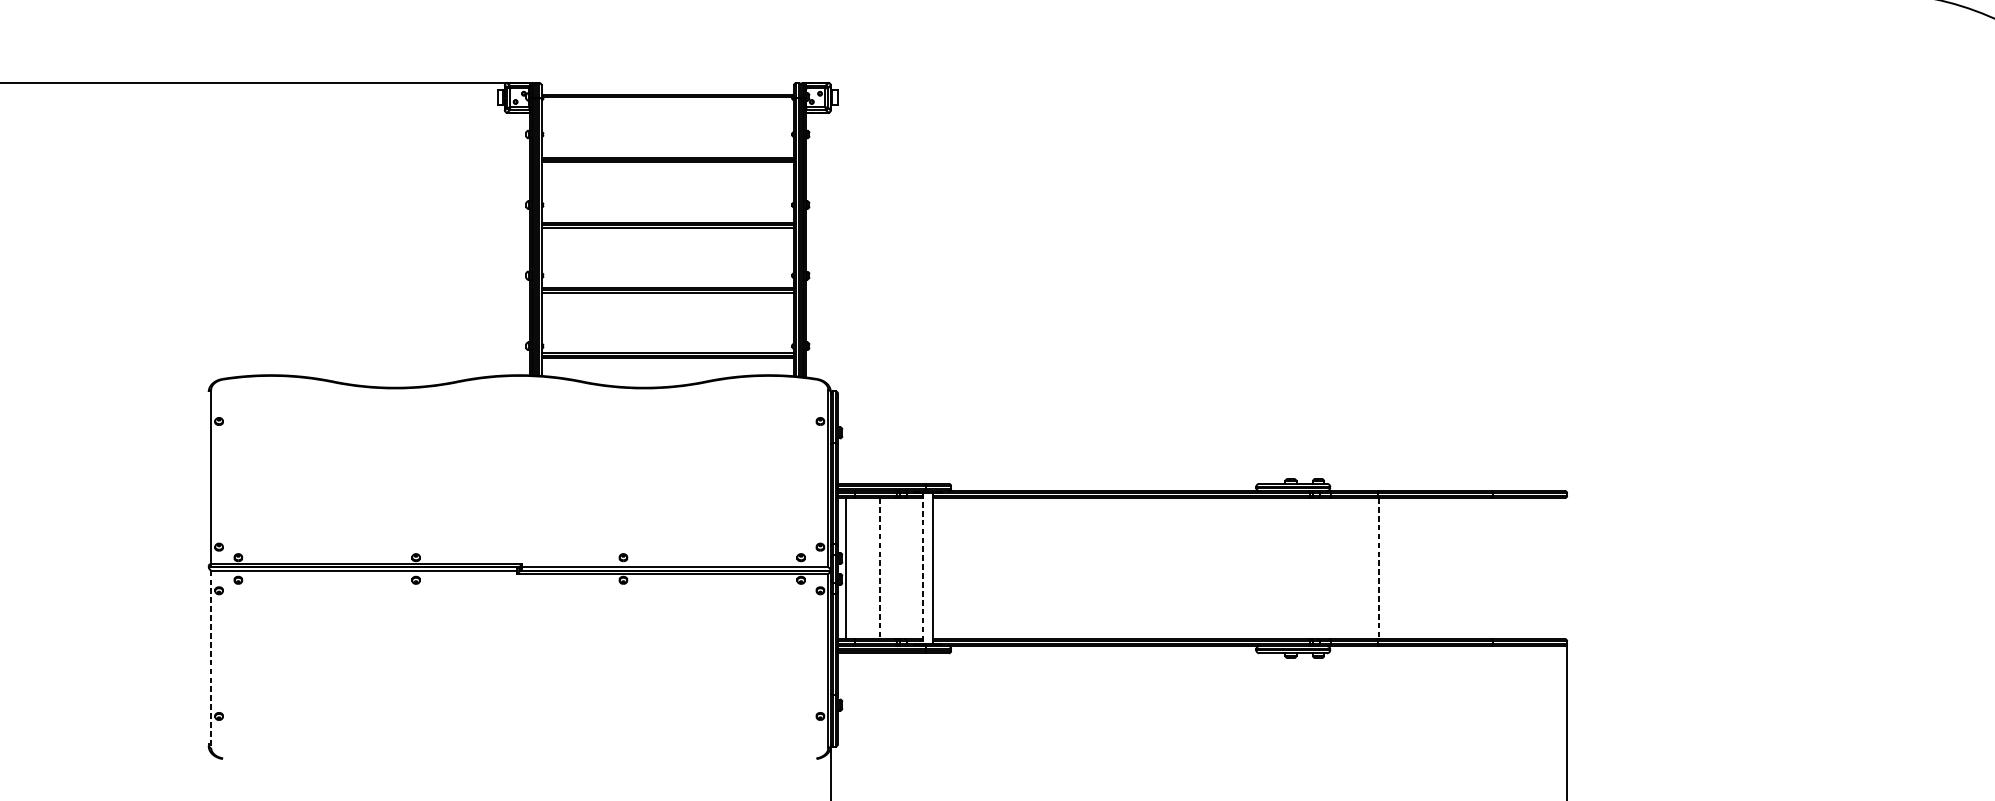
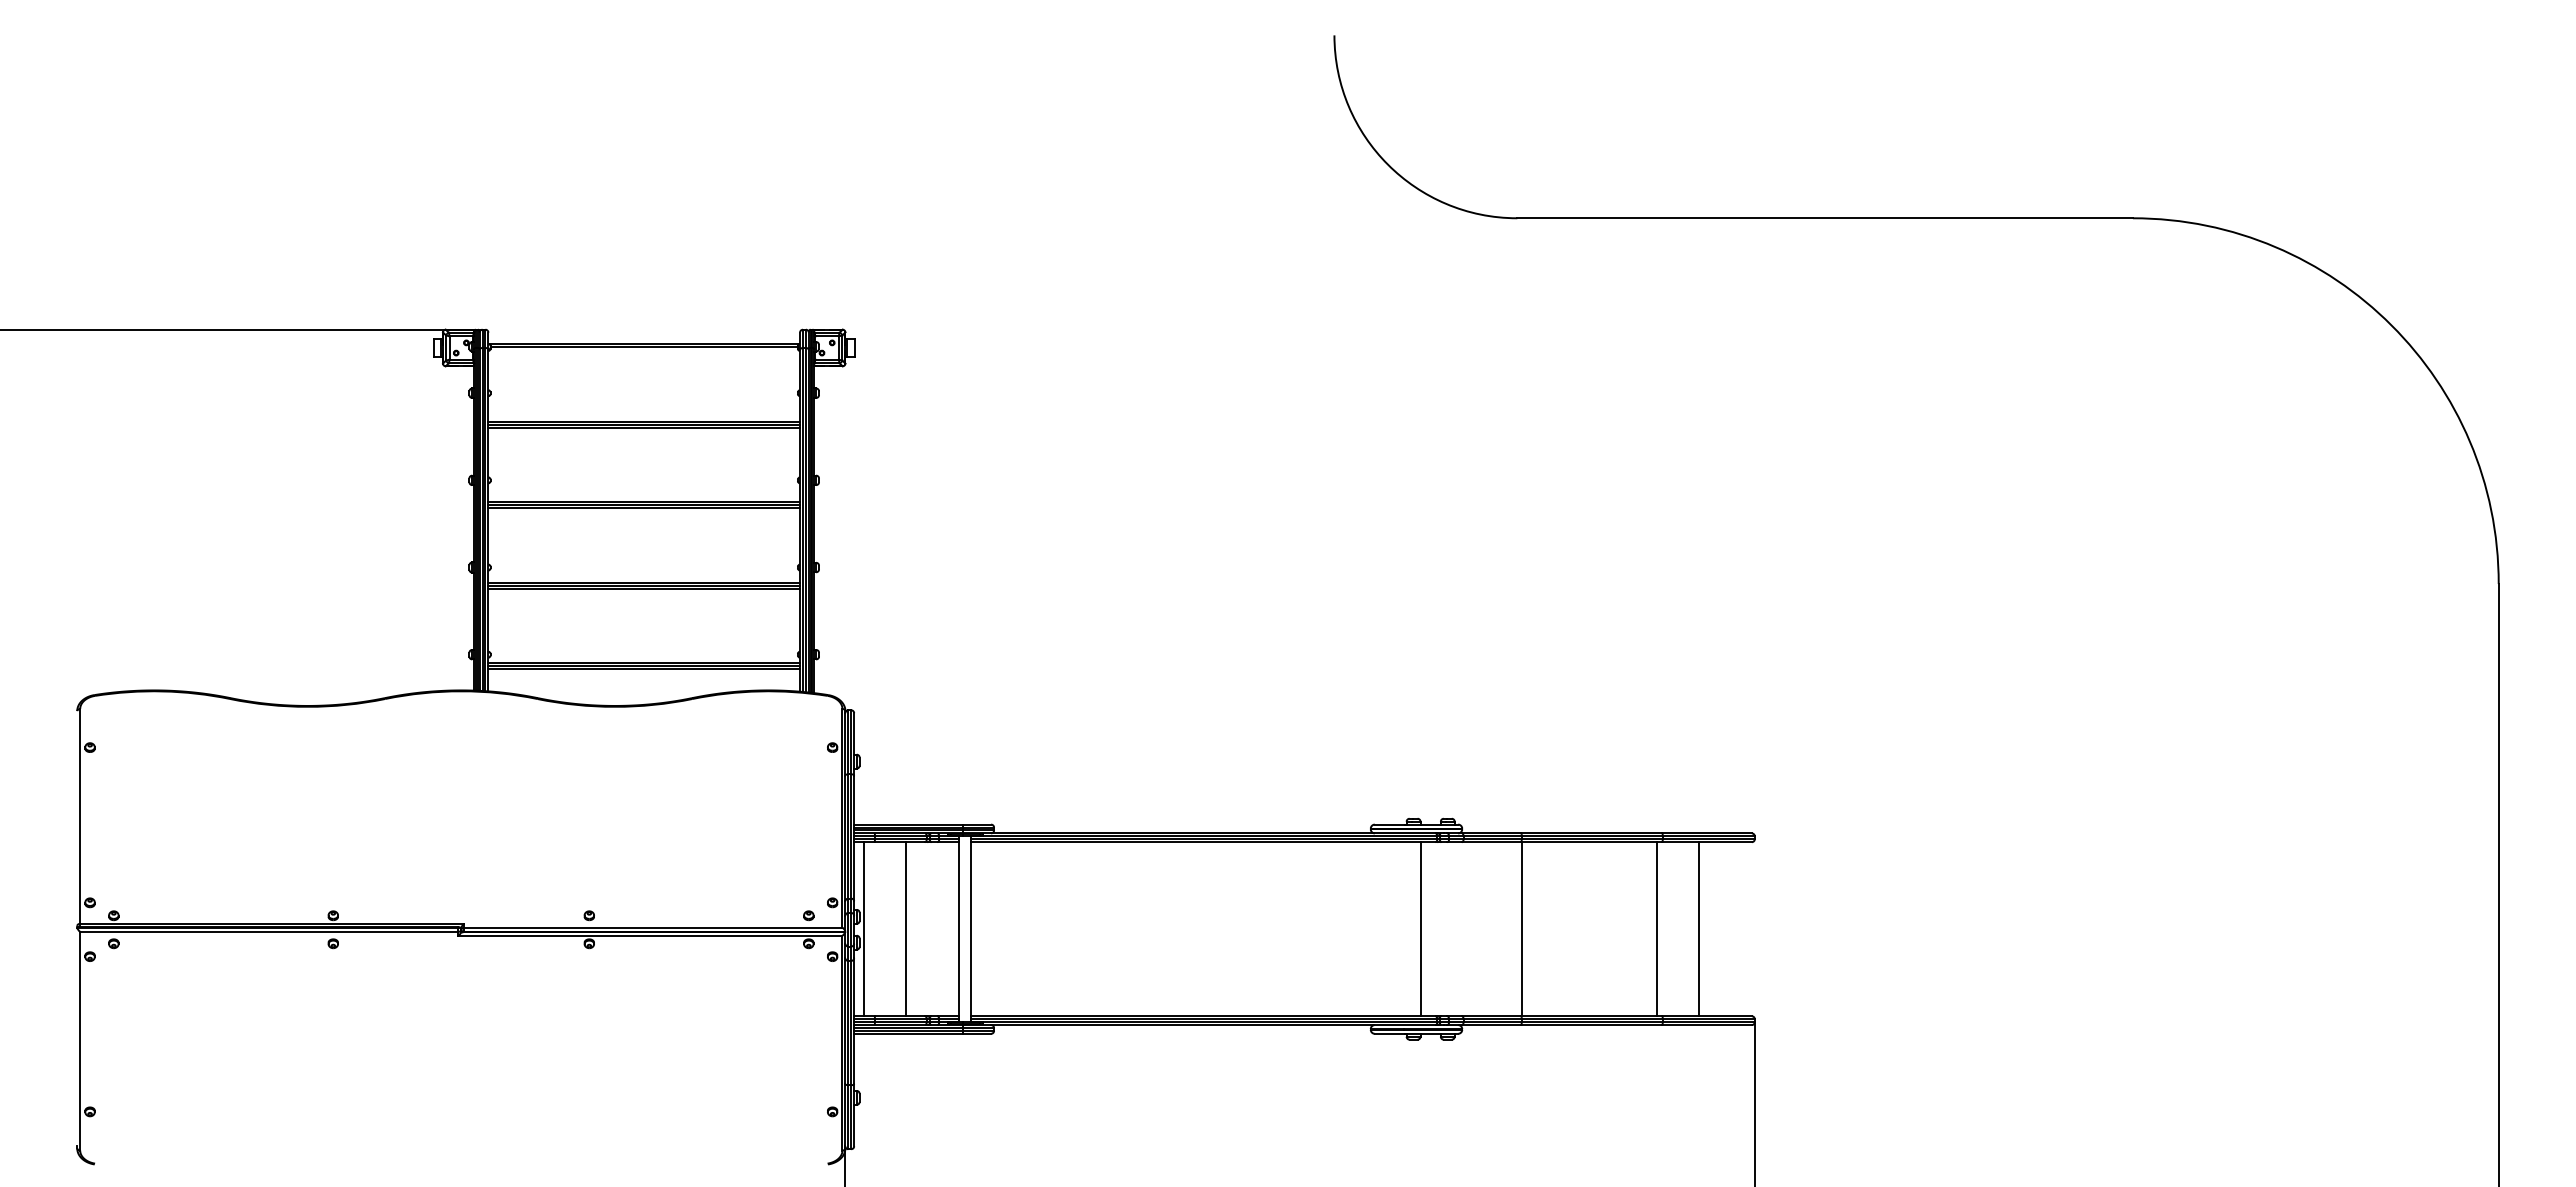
line: (879, 568) -> (905, 929), dashed -> solid
line: (923, 568) -> (959, 929), dashed -> solid
line: (1296, 568) -> (1420, 929), added
line: (1379, 568) -> (1522, 929), dashed -> solid
line: (1487, 568) -> (1656, 929), added
line: (1522, 568) -> (1699, 929), added
line: (211, 659) -> (80, 1041), dashed -> solid

